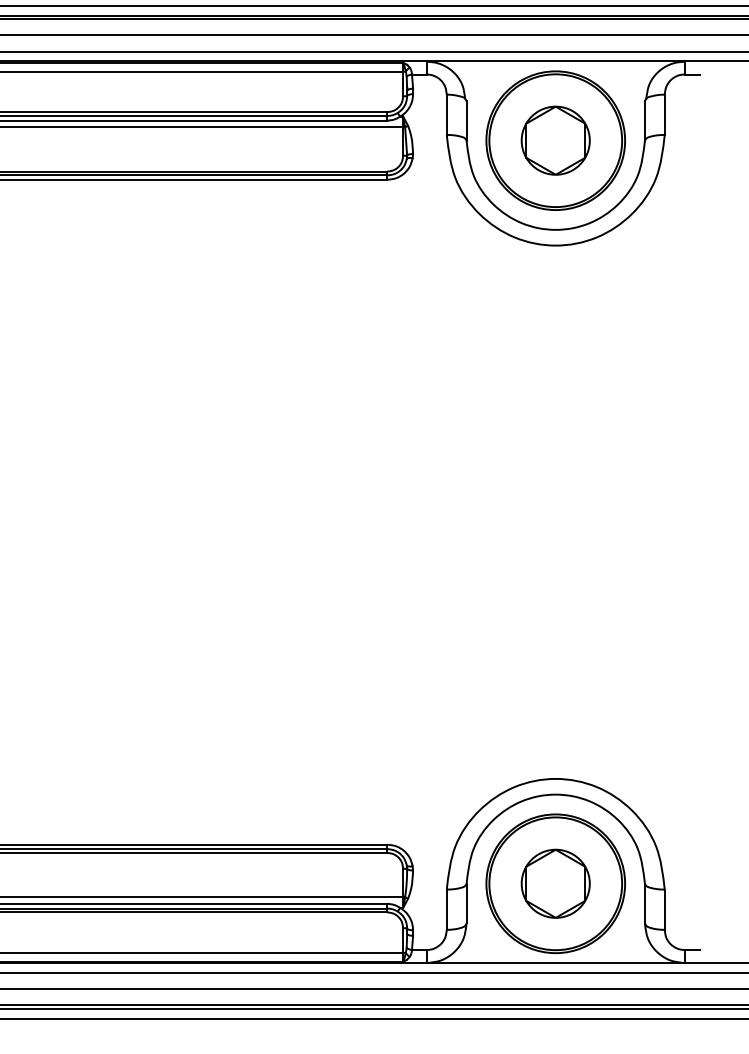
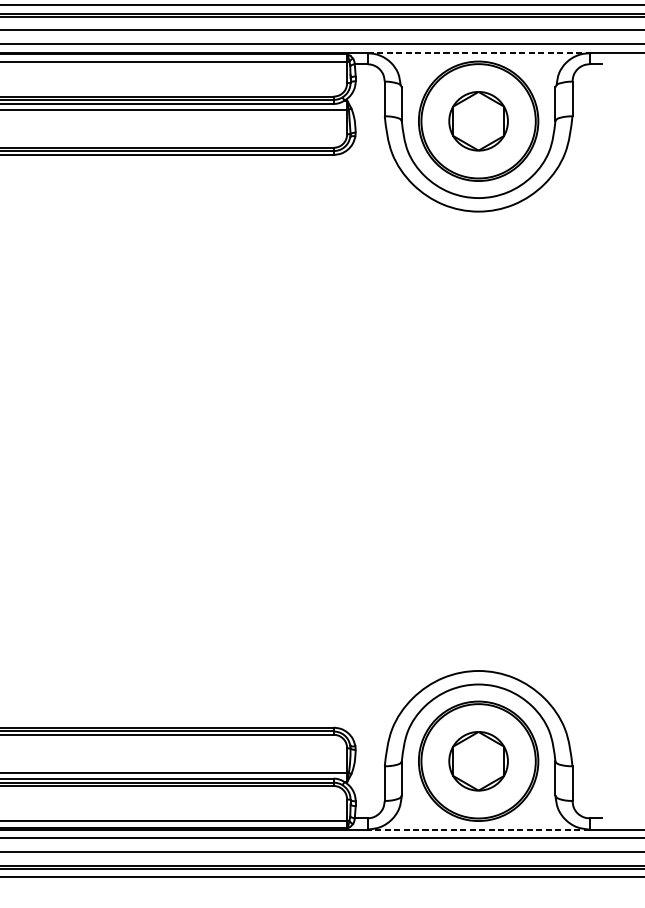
line: (555, 61) -> (478, 53), solid -> dashed
line: (555, 963) -> (478, 829), solid -> dashed

